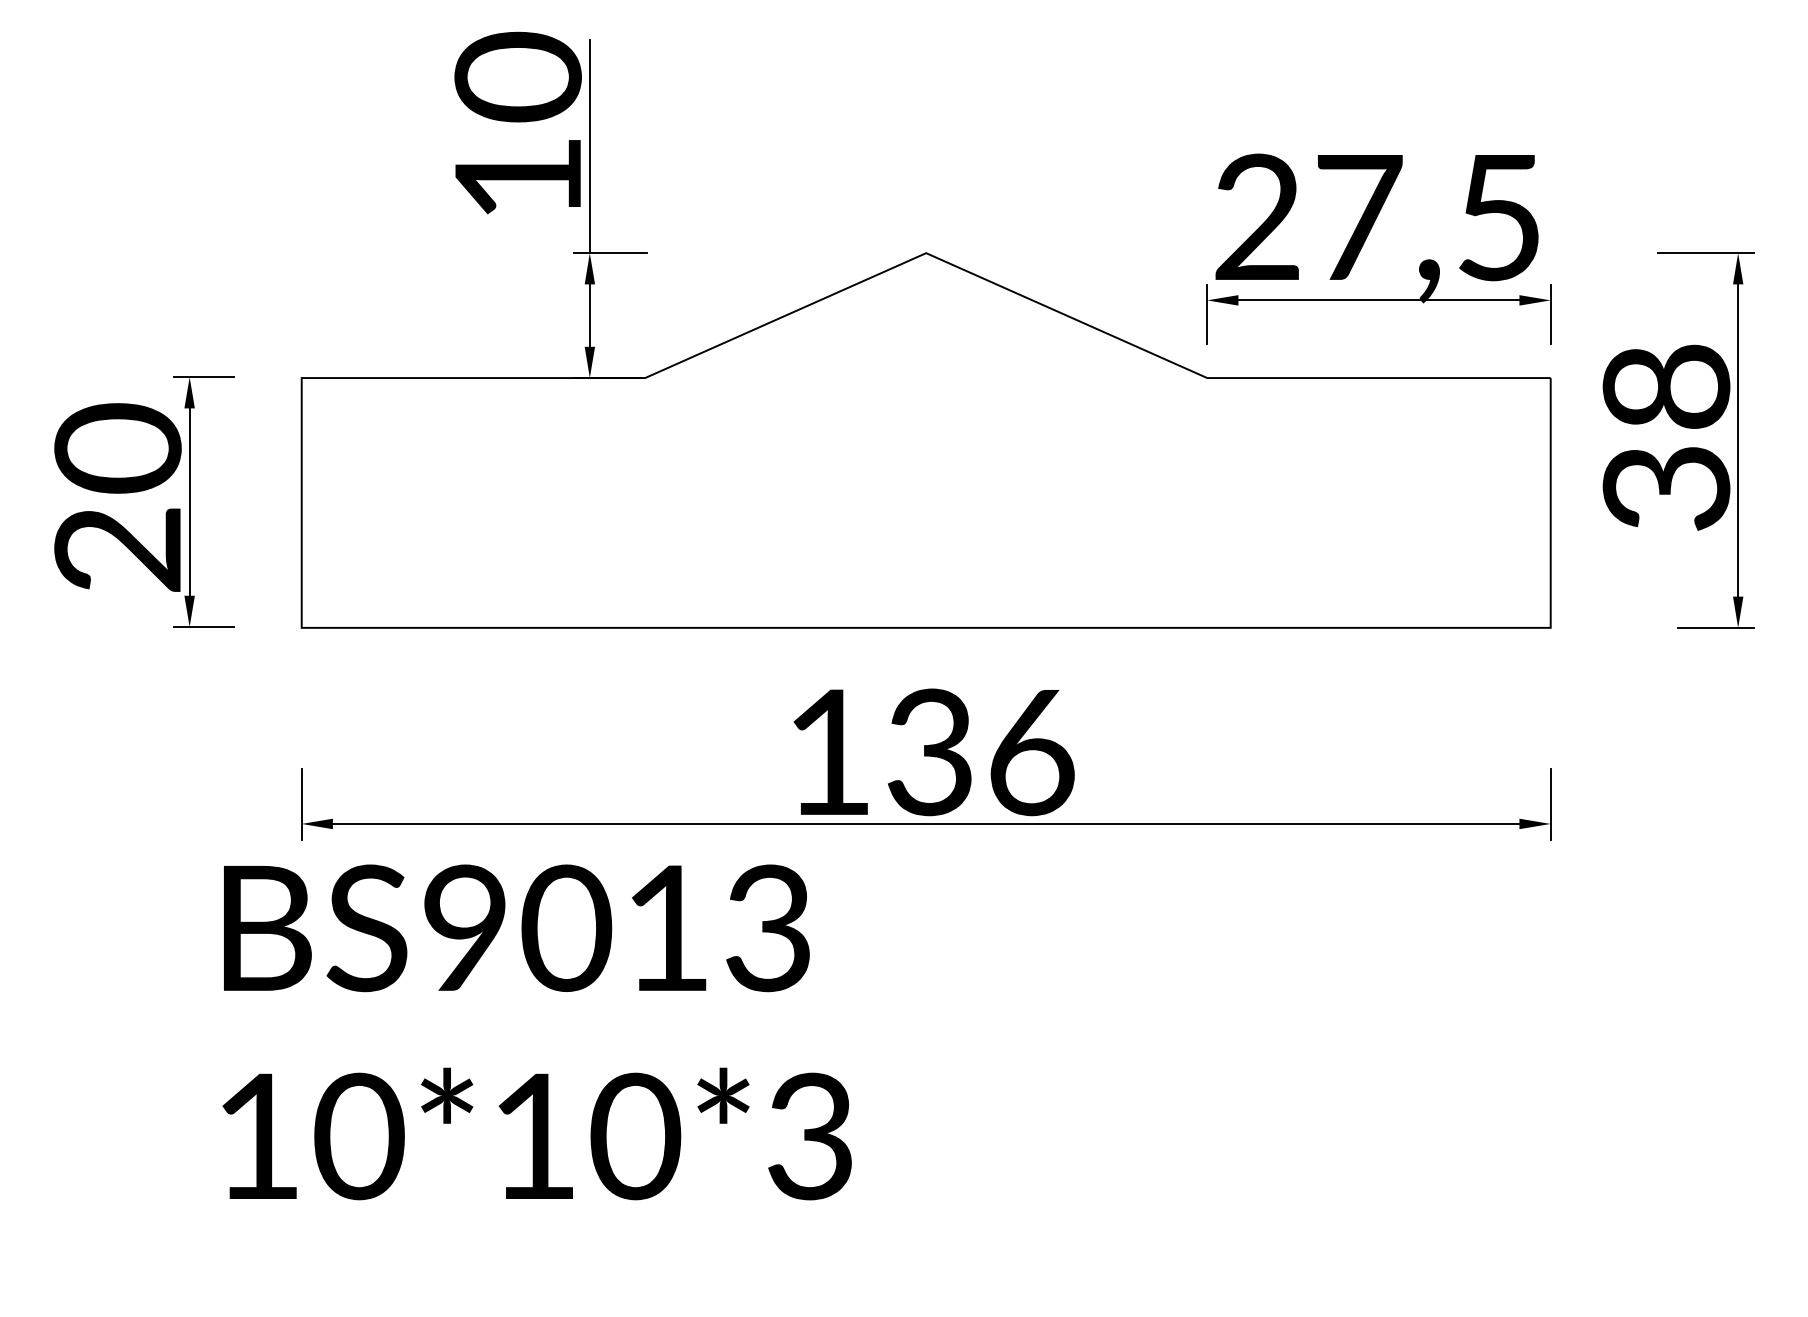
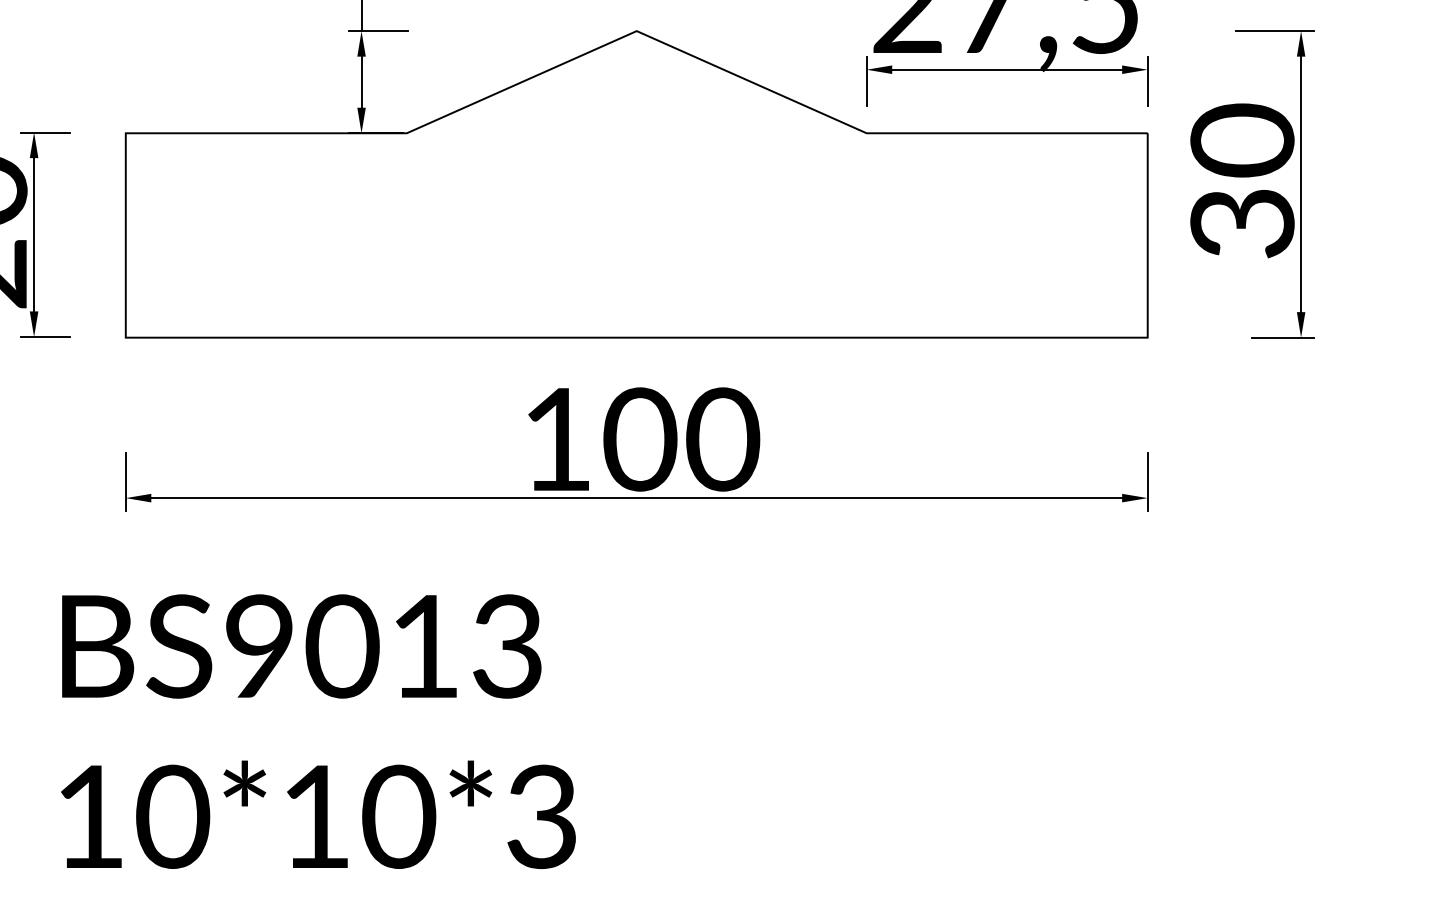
text: (1666, 386) -> (1242, 140), 38 -> 30
text: (981, 752) -> (681, 439), 136 -> 100
text: (536, 1032) -> (317, 731), moved

